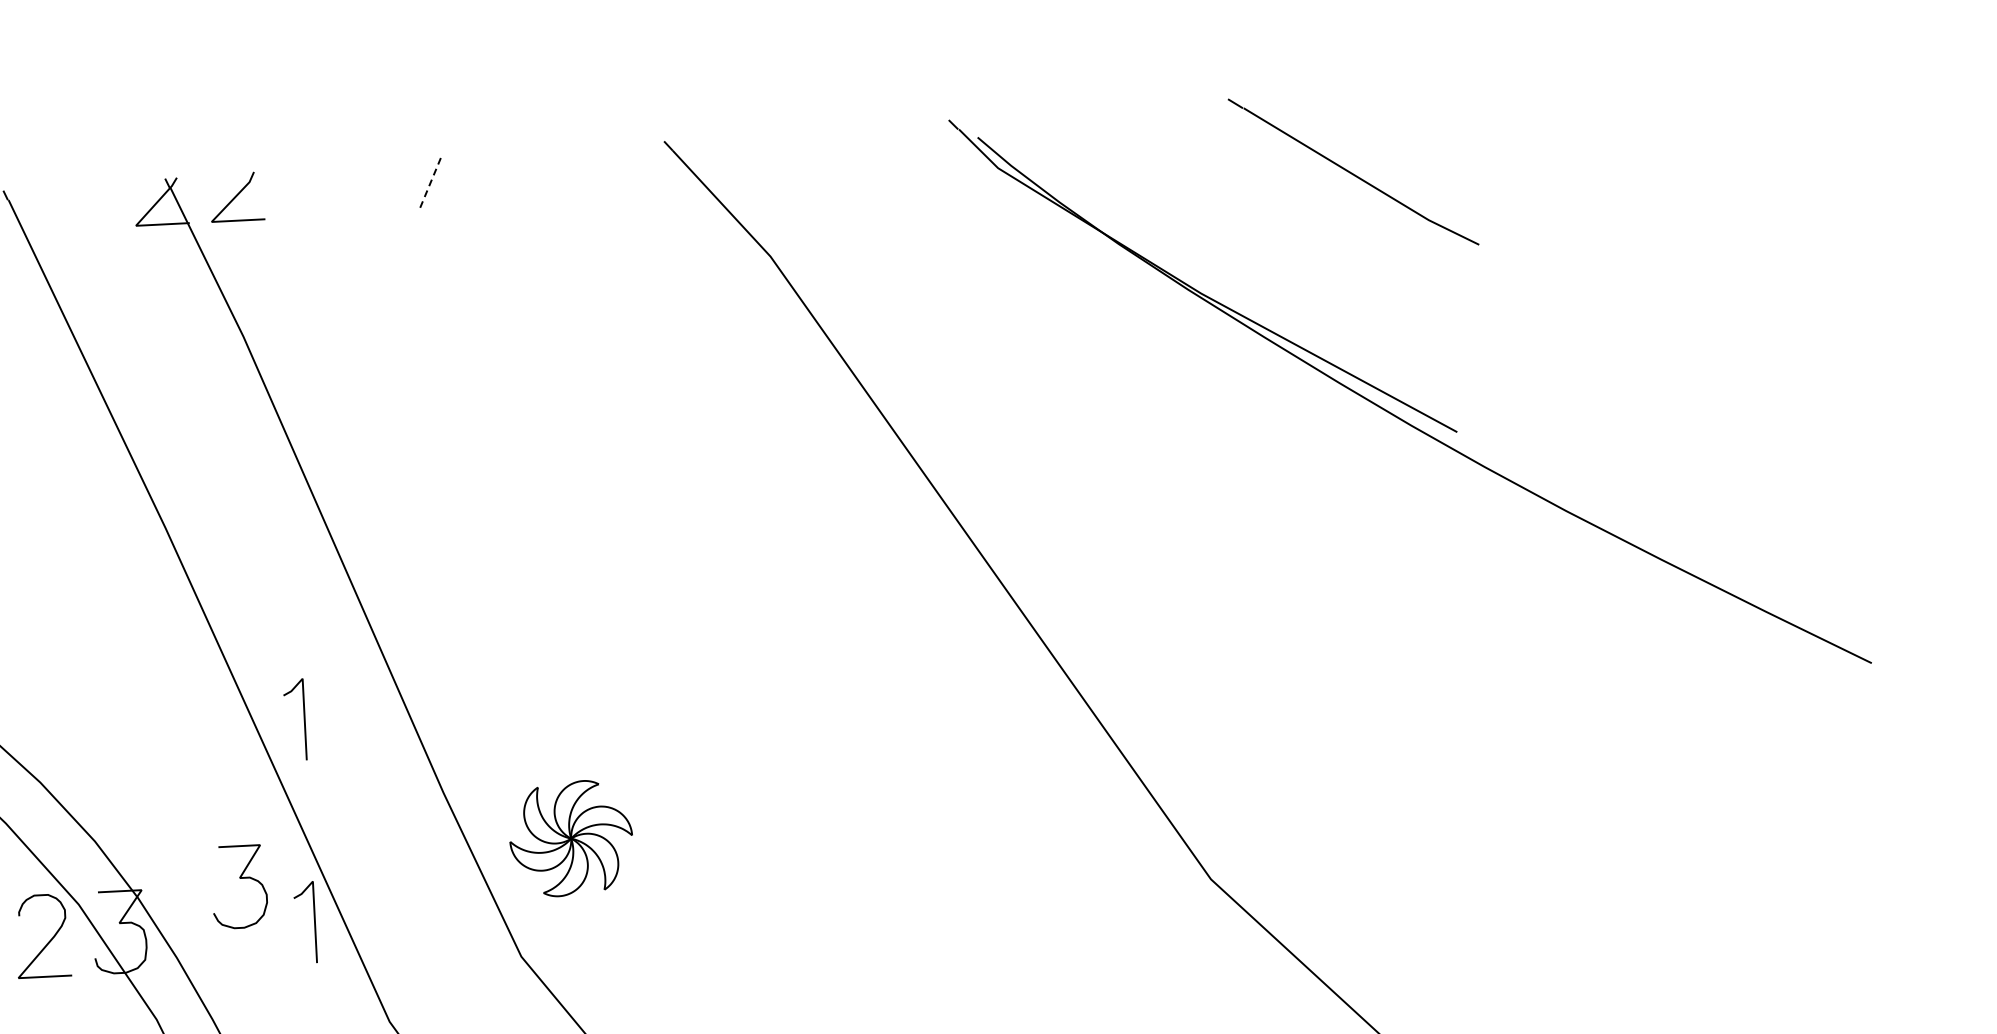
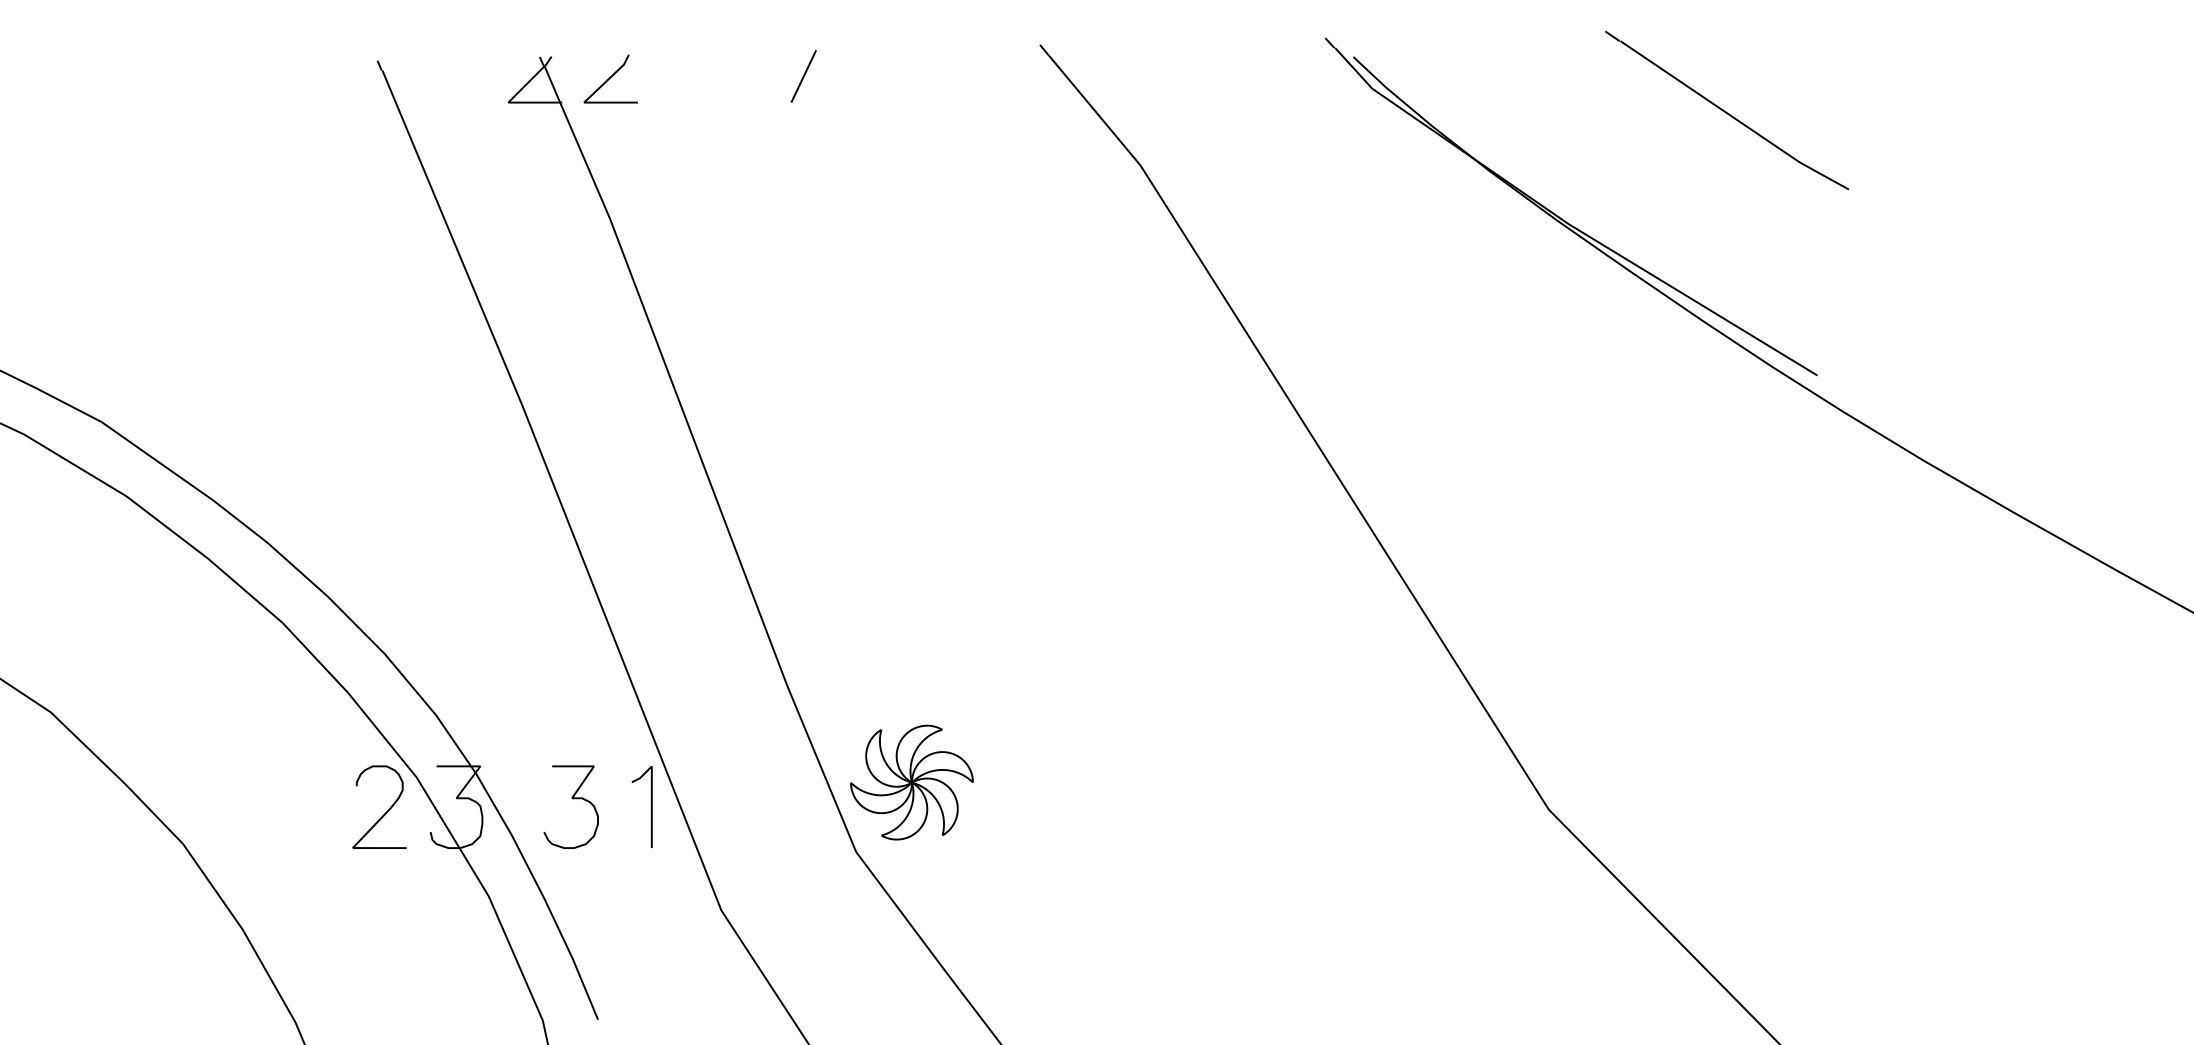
line: (429, 184) -> (803, 76), dashed -> solid
line: (304, 718) -> (651, 603), removed
part: (570, 838) -> (911, 782), moved
curve: (240, 879) -> (572, 799), moved

